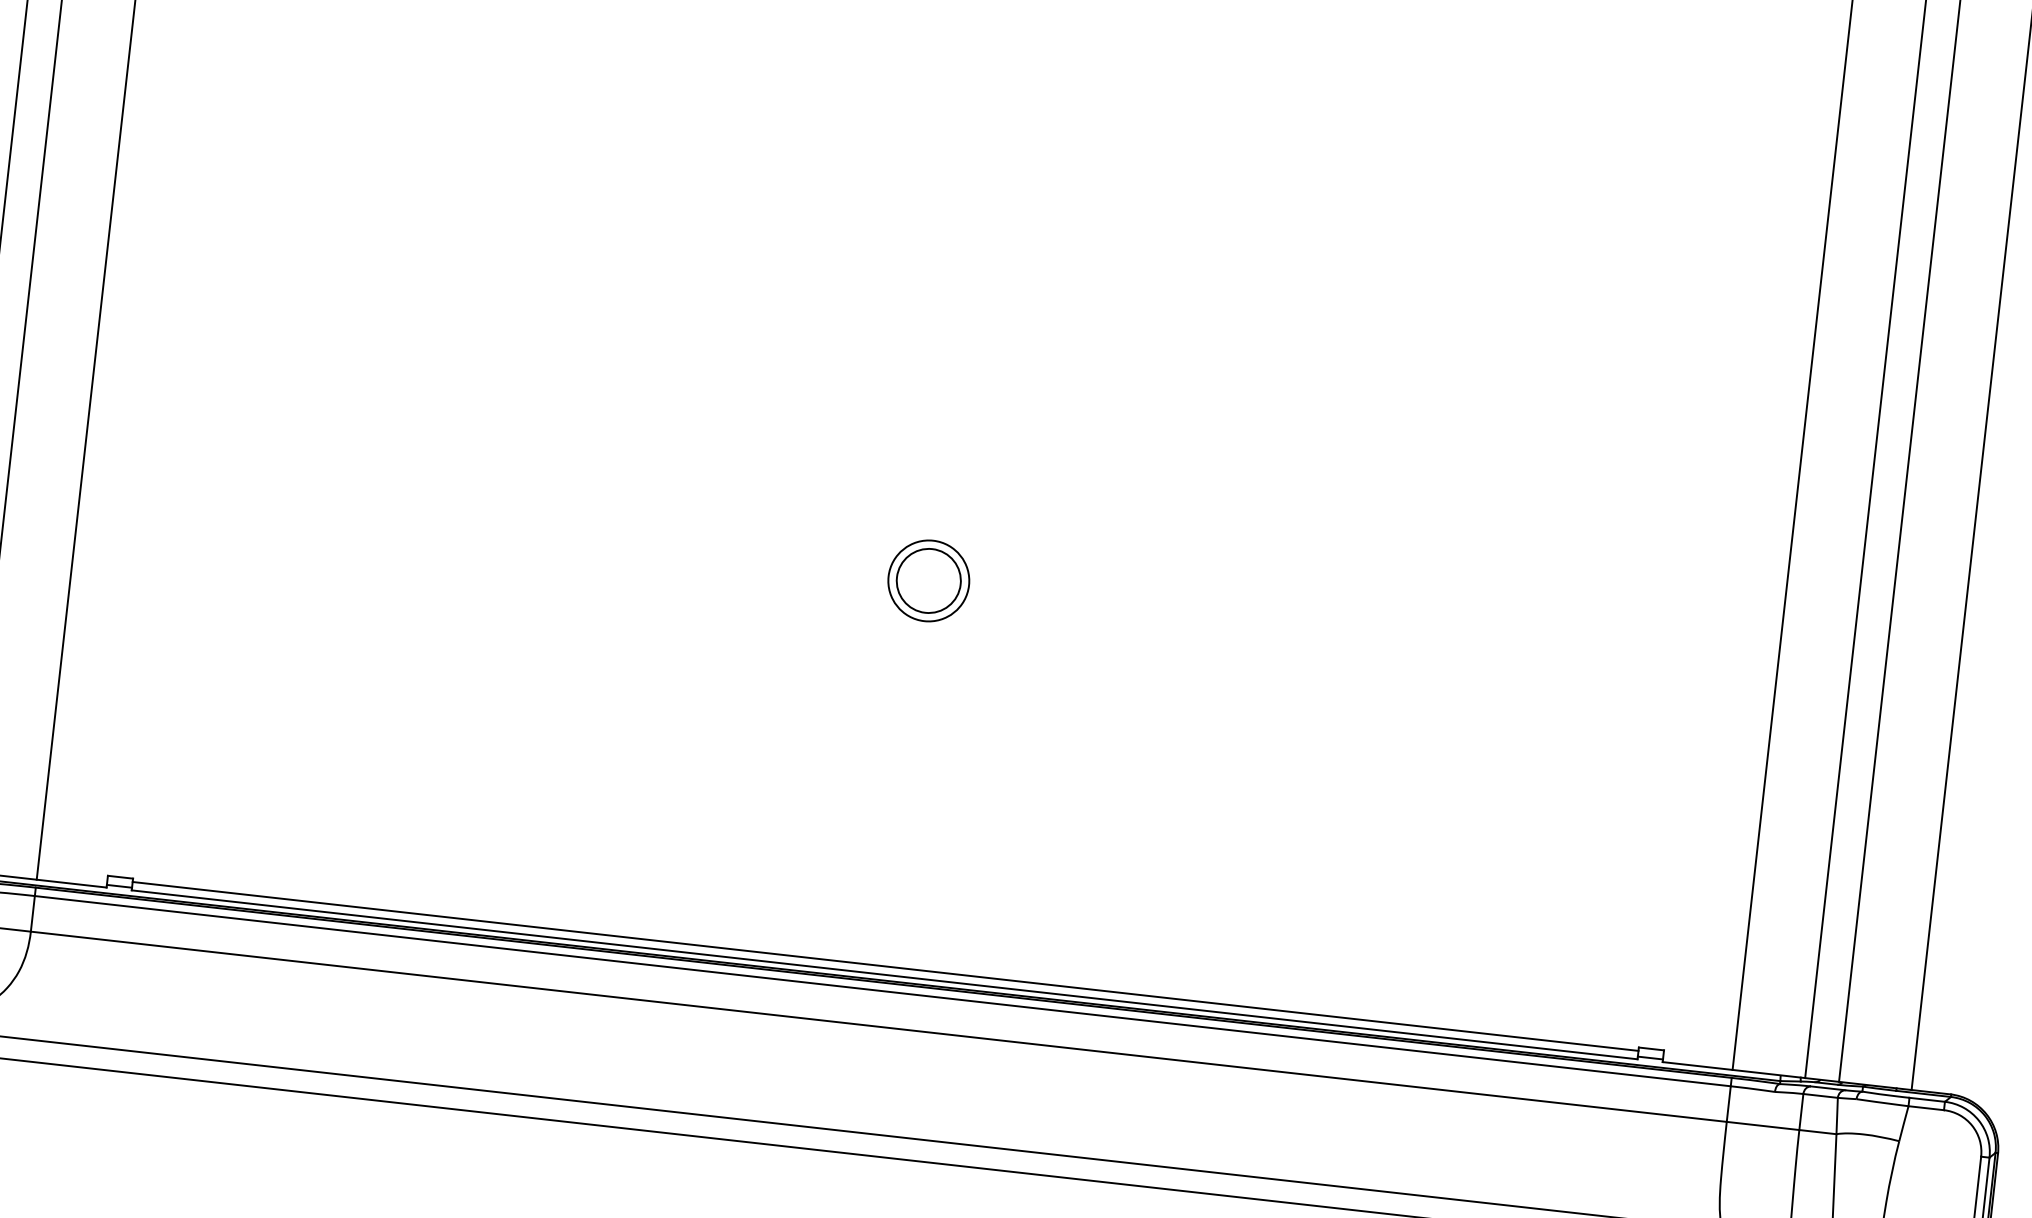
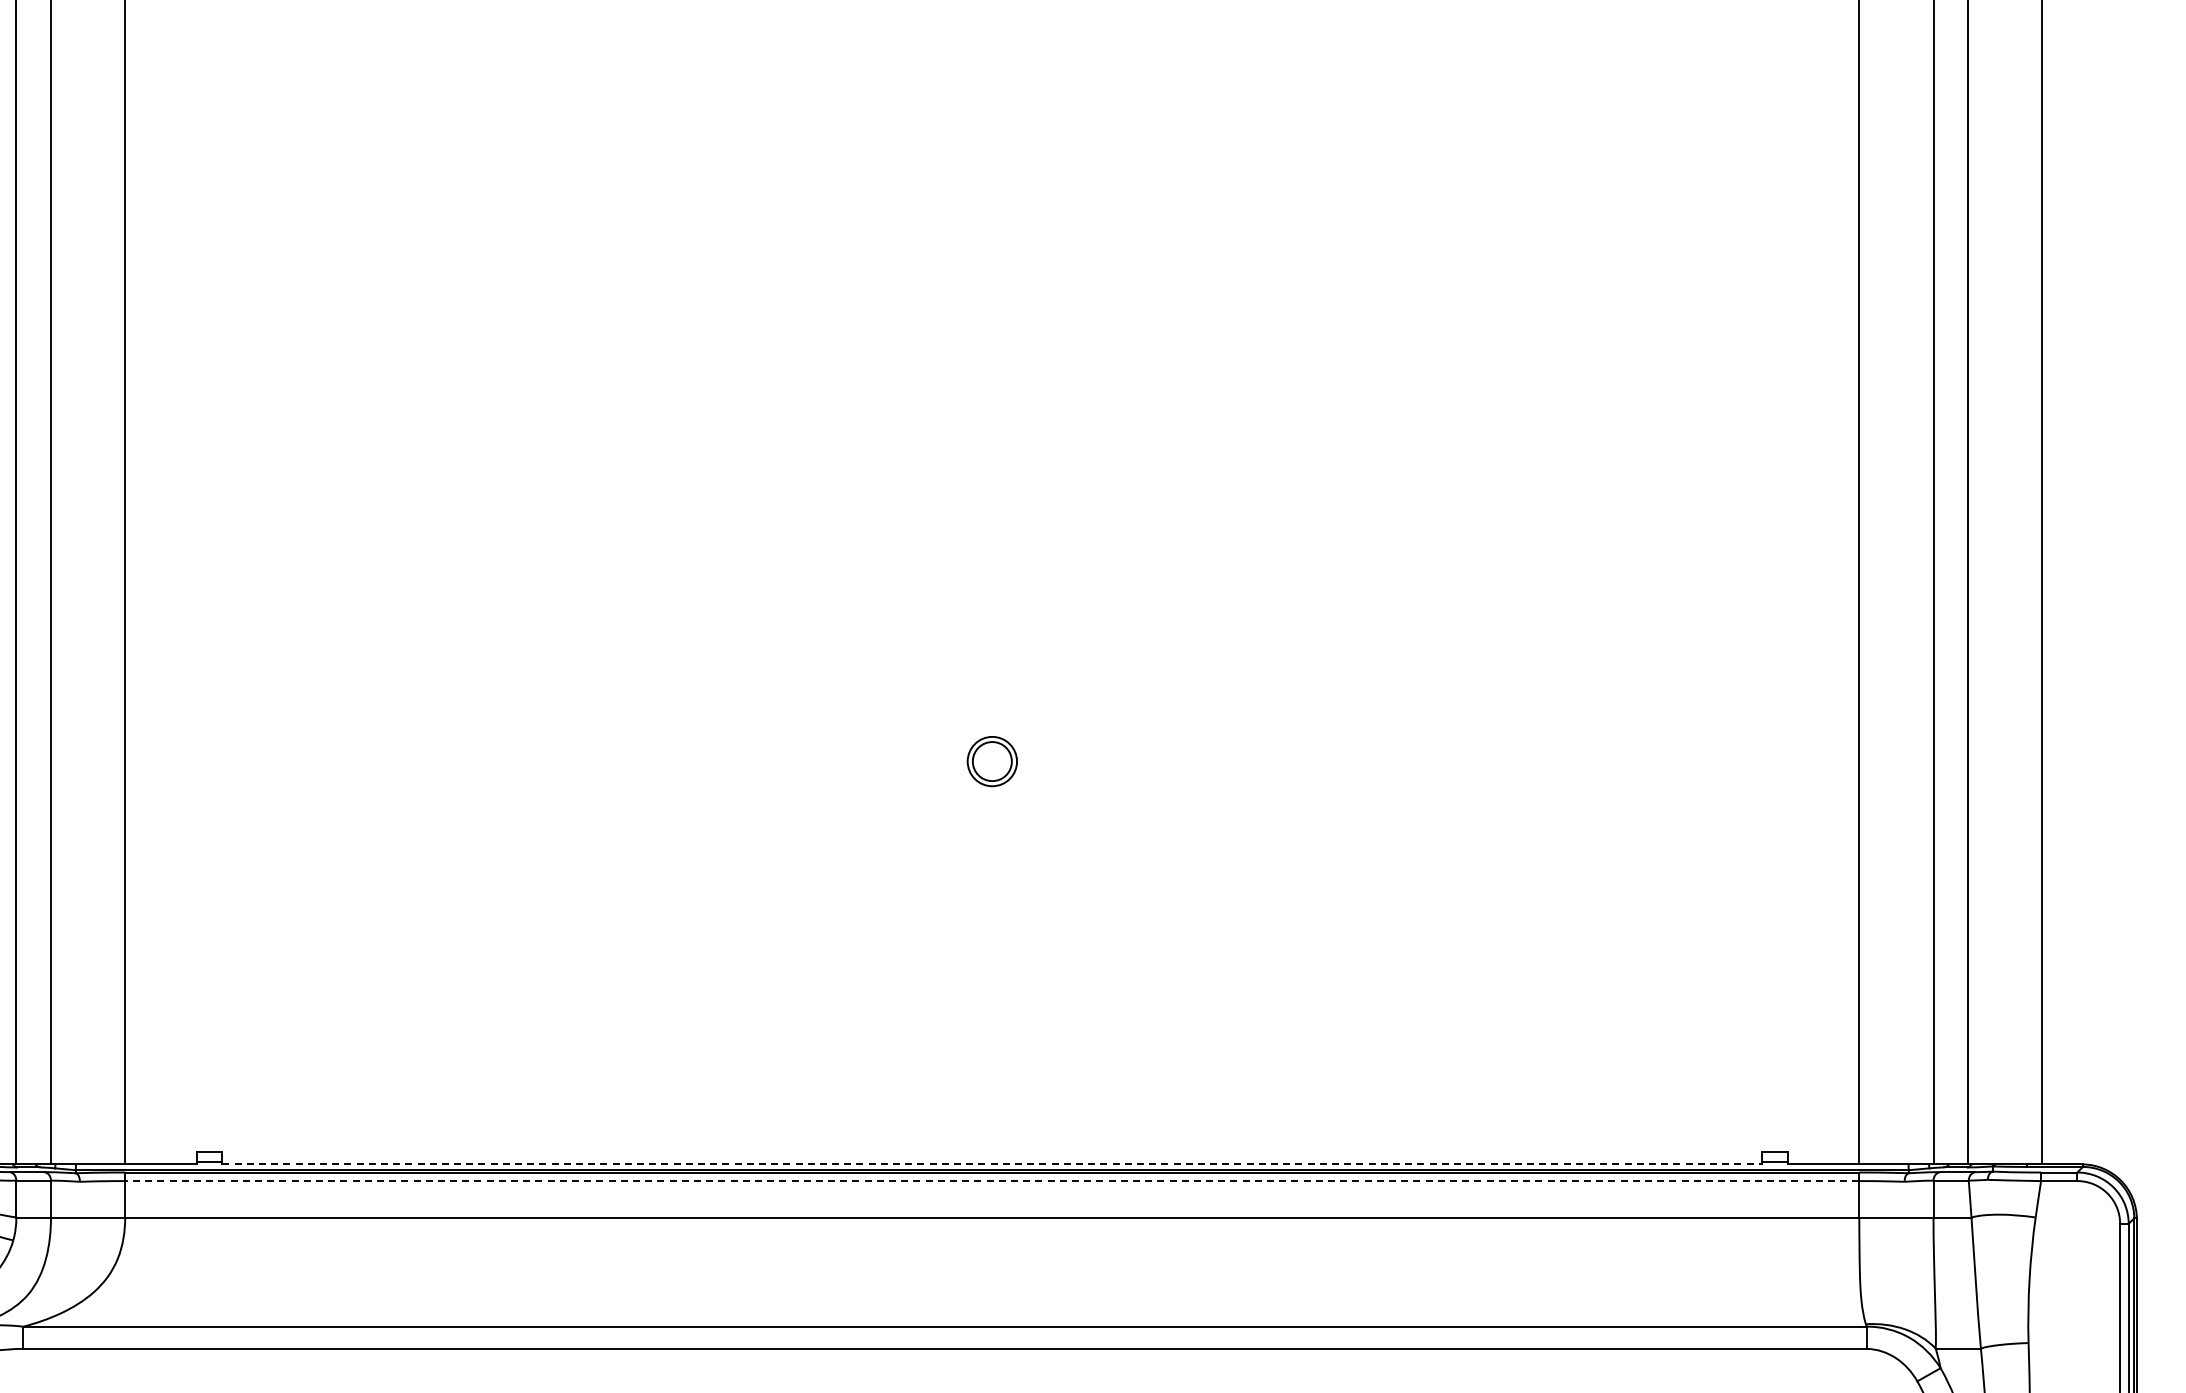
part: (929, 580) -> (992, 761), size x0.6
line: (885, 966) -> (992, 1155), removed
line: (884, 974) -> (992, 1164), solid -> dashed
line: (882, 991) -> (991, 1181), solid -> dashed

